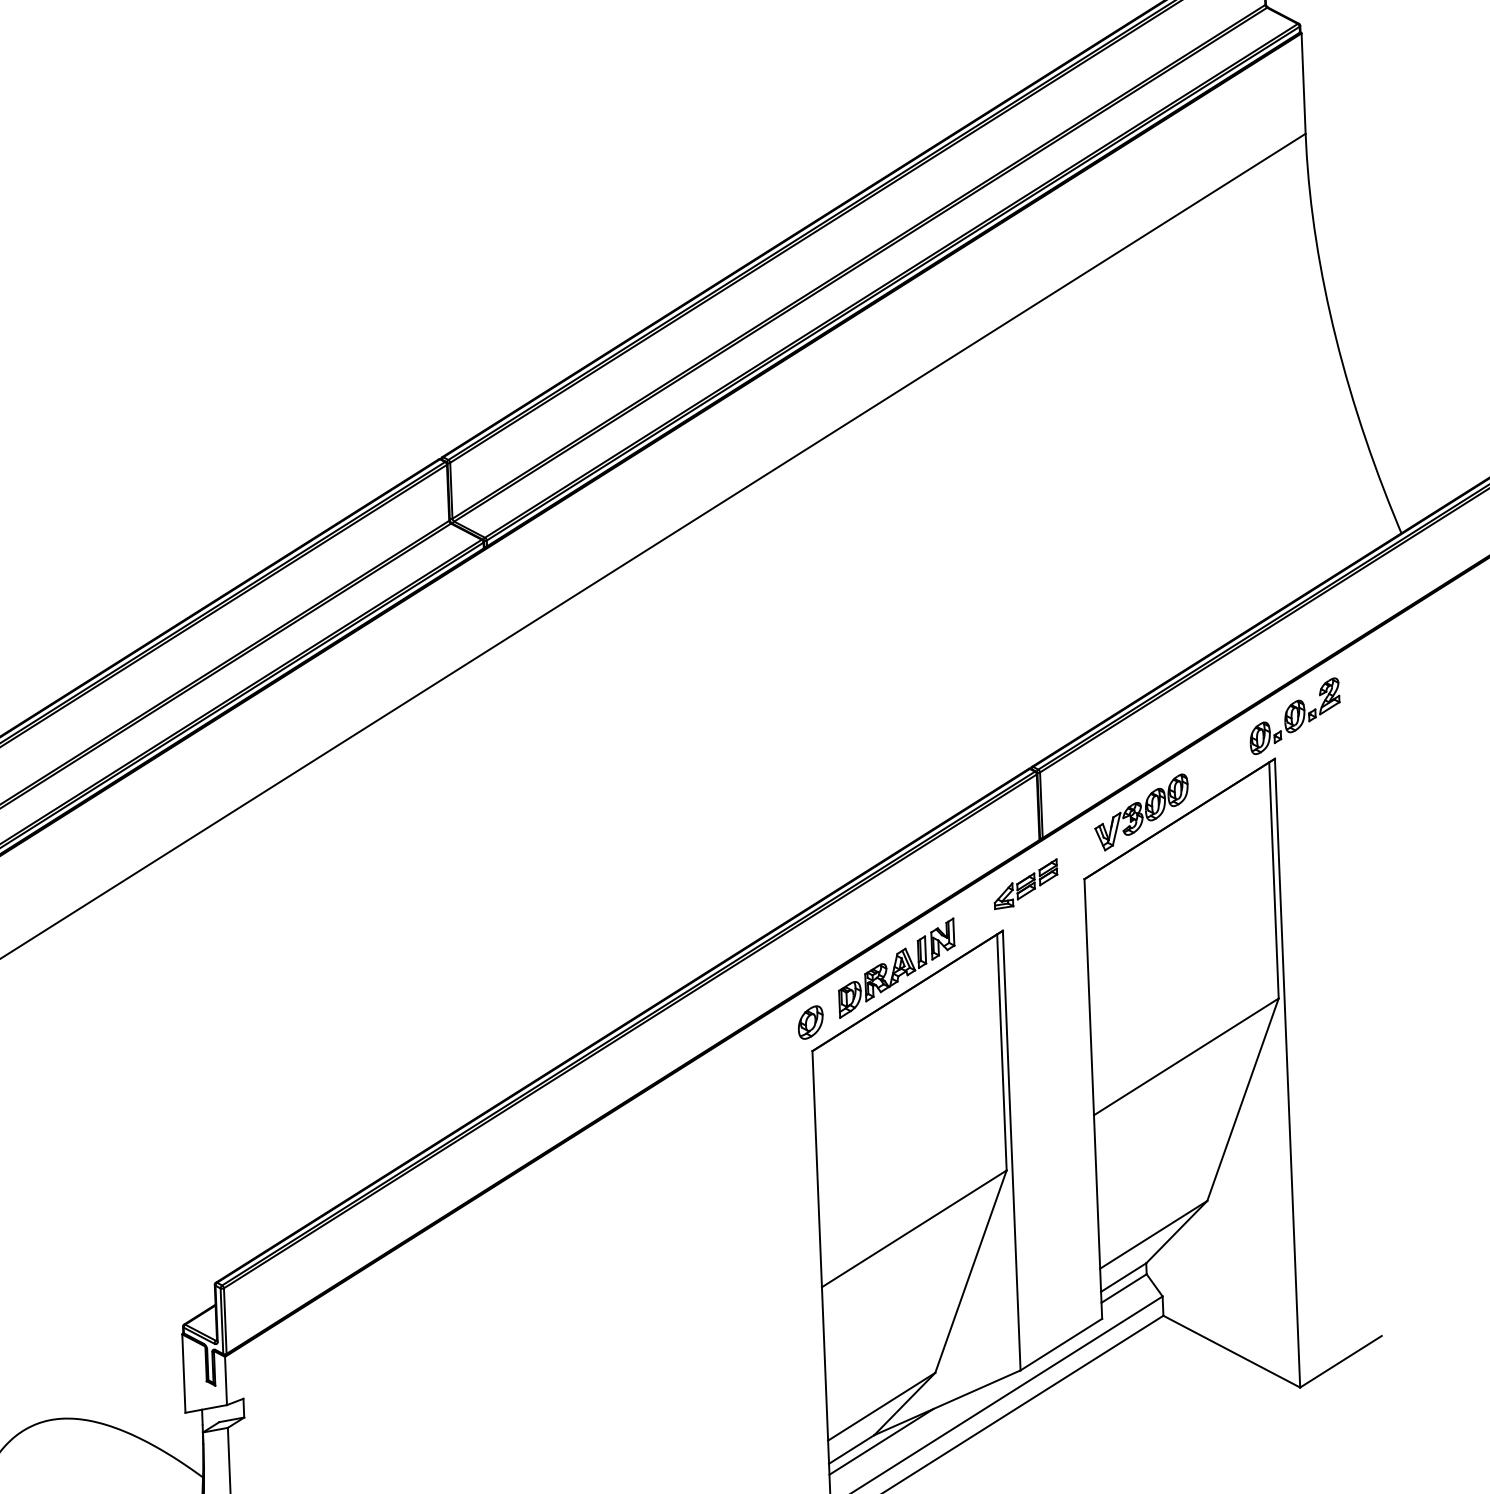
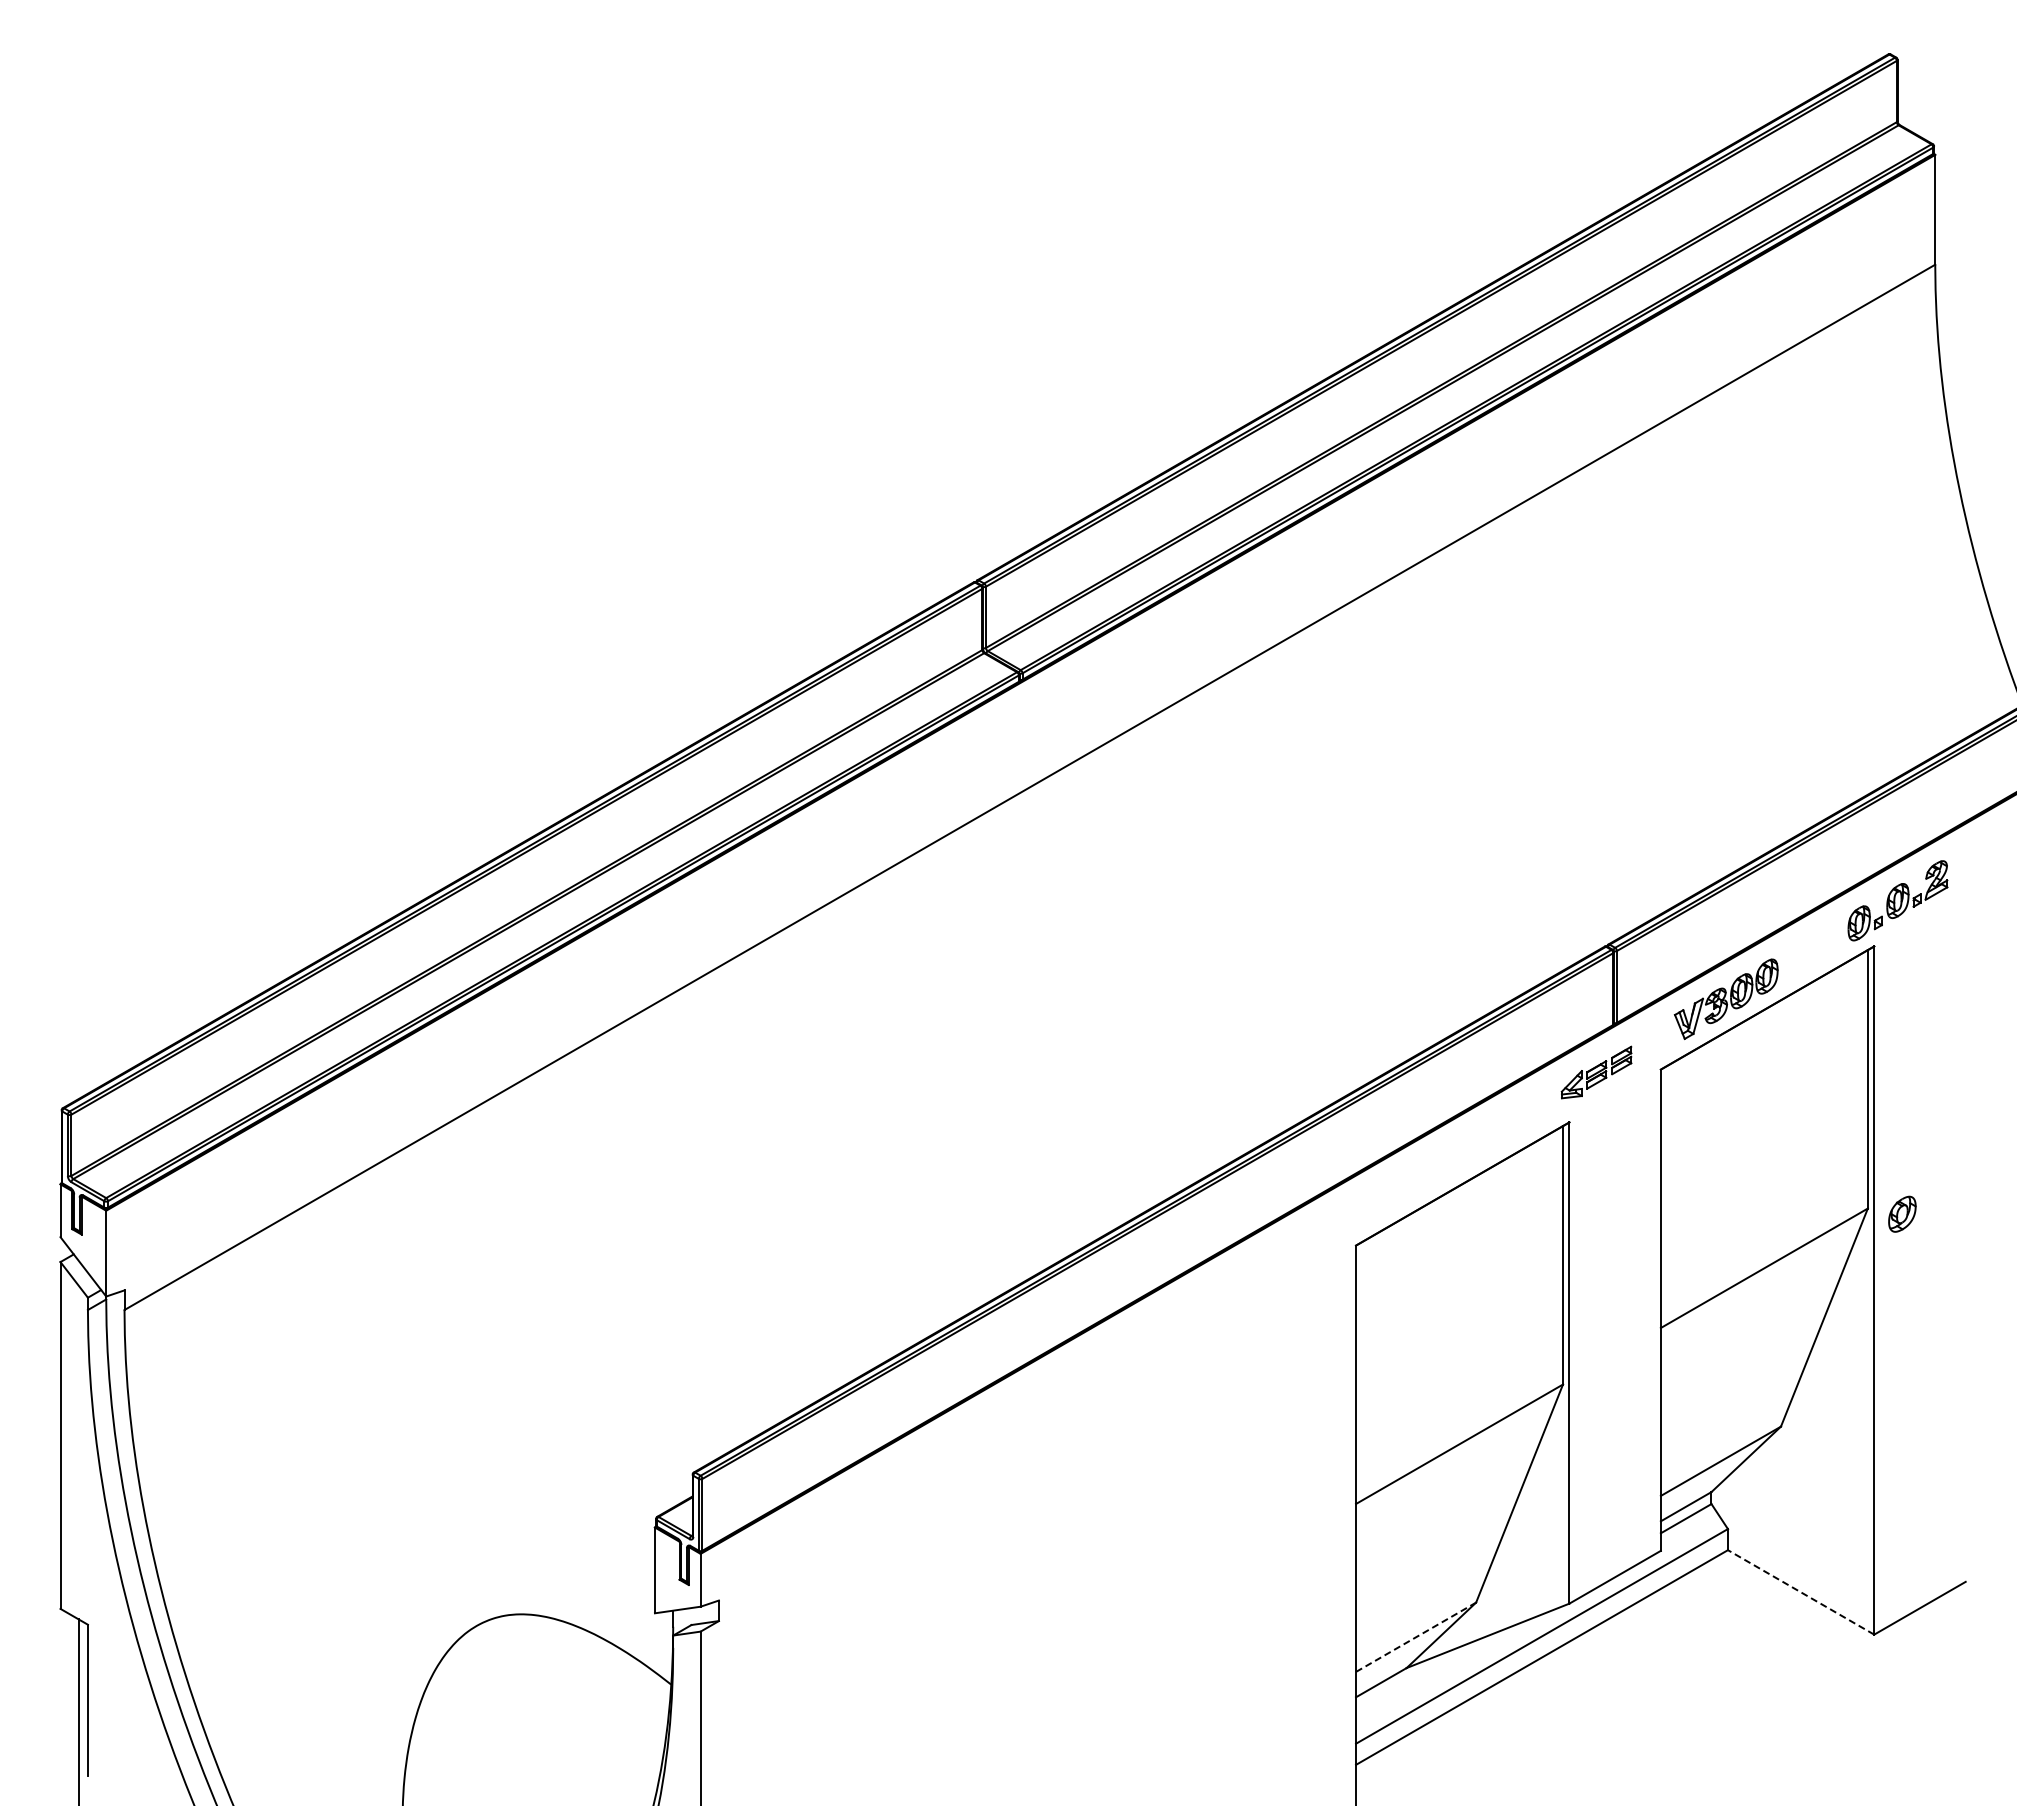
part: (896, 968) -> (1451, 1158), removed
part: (810, 1021) -> (1902, 1213), moved
line: (1231, 1351) -> (1800, 1592), solid -> dashed
line: (882, 1406) -> (1416, 1637), solid -> dashed
line: (881, 1441) -> (1414, 1675), removed

